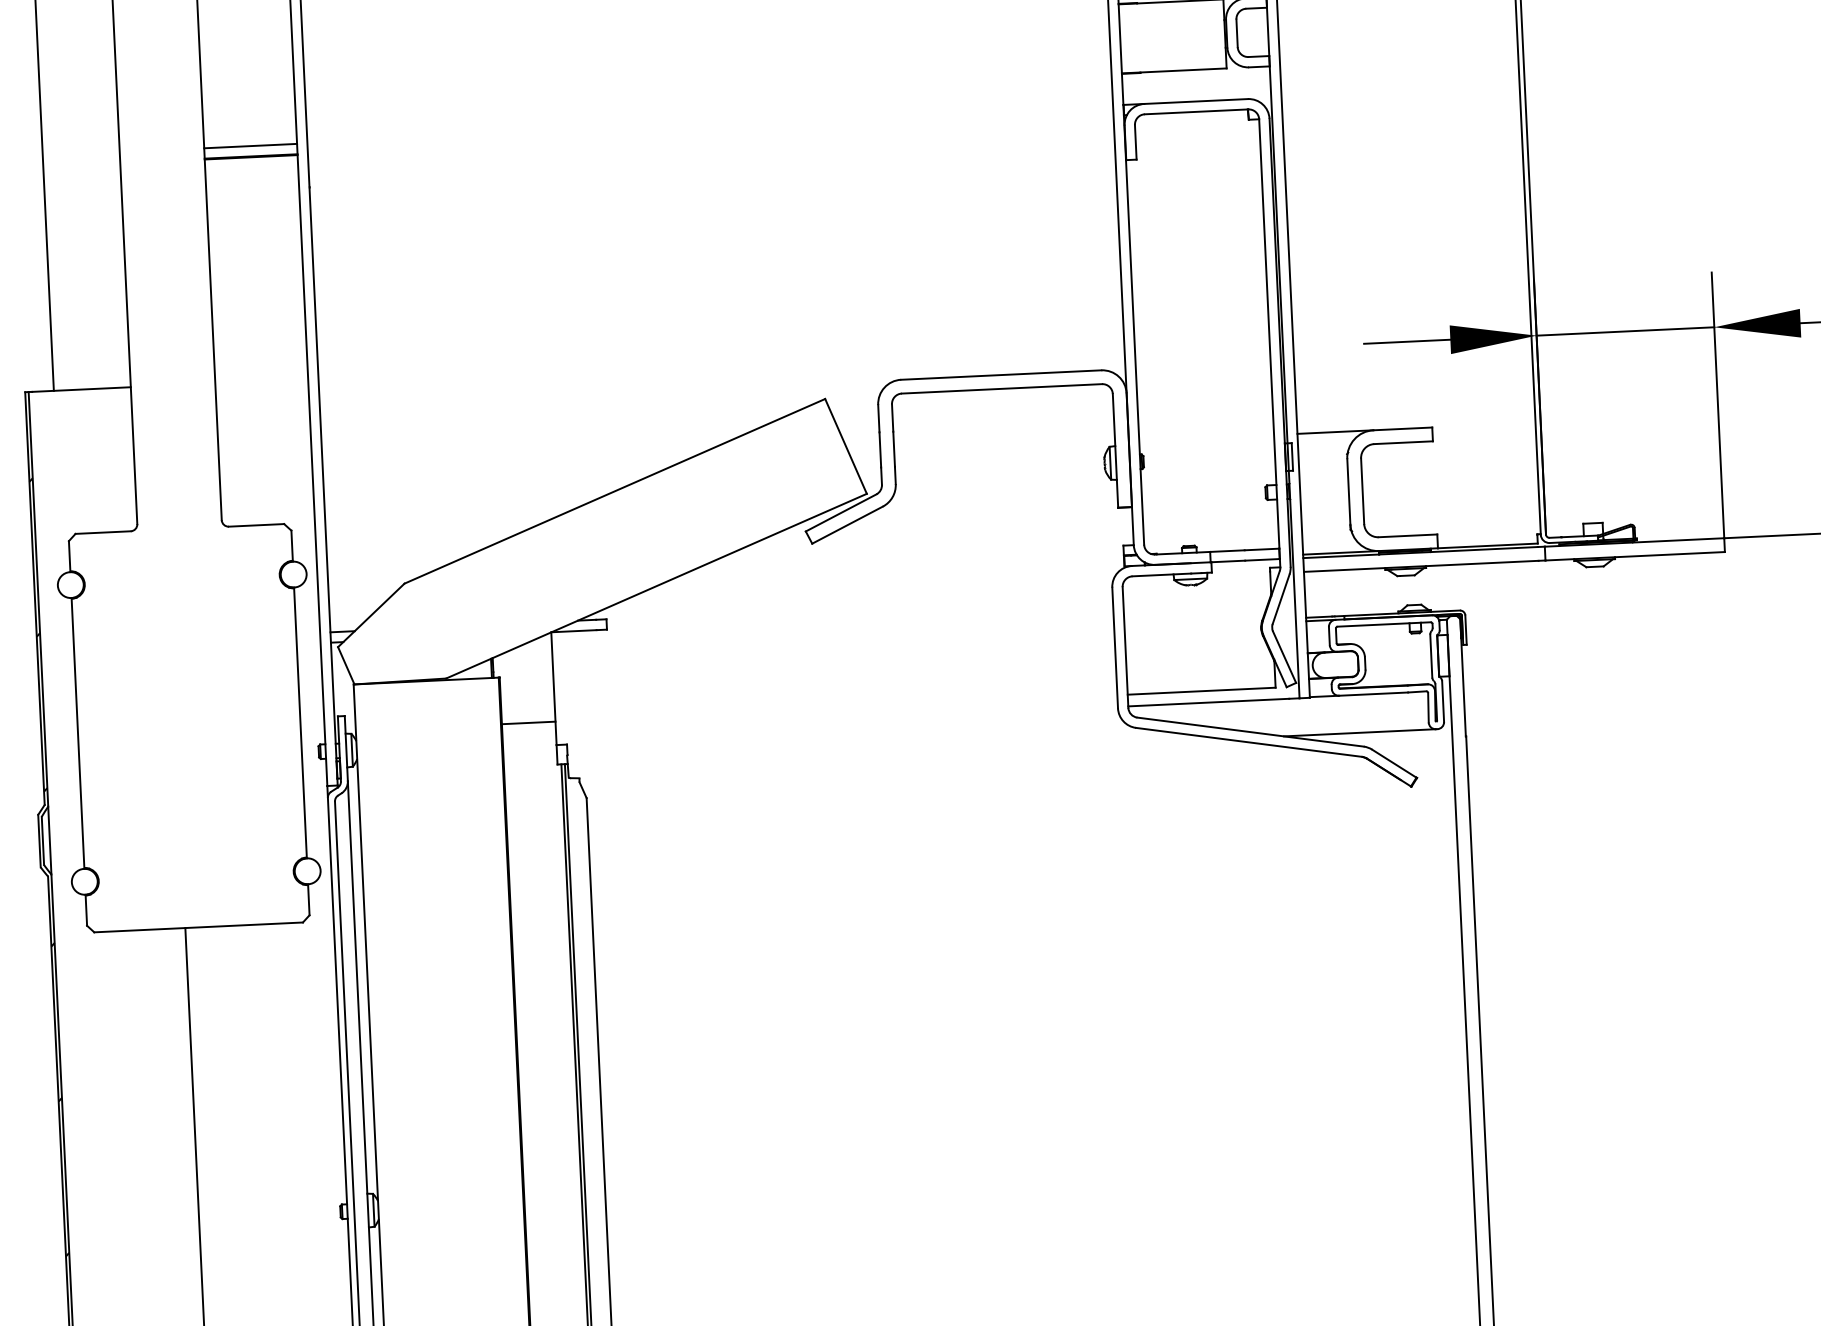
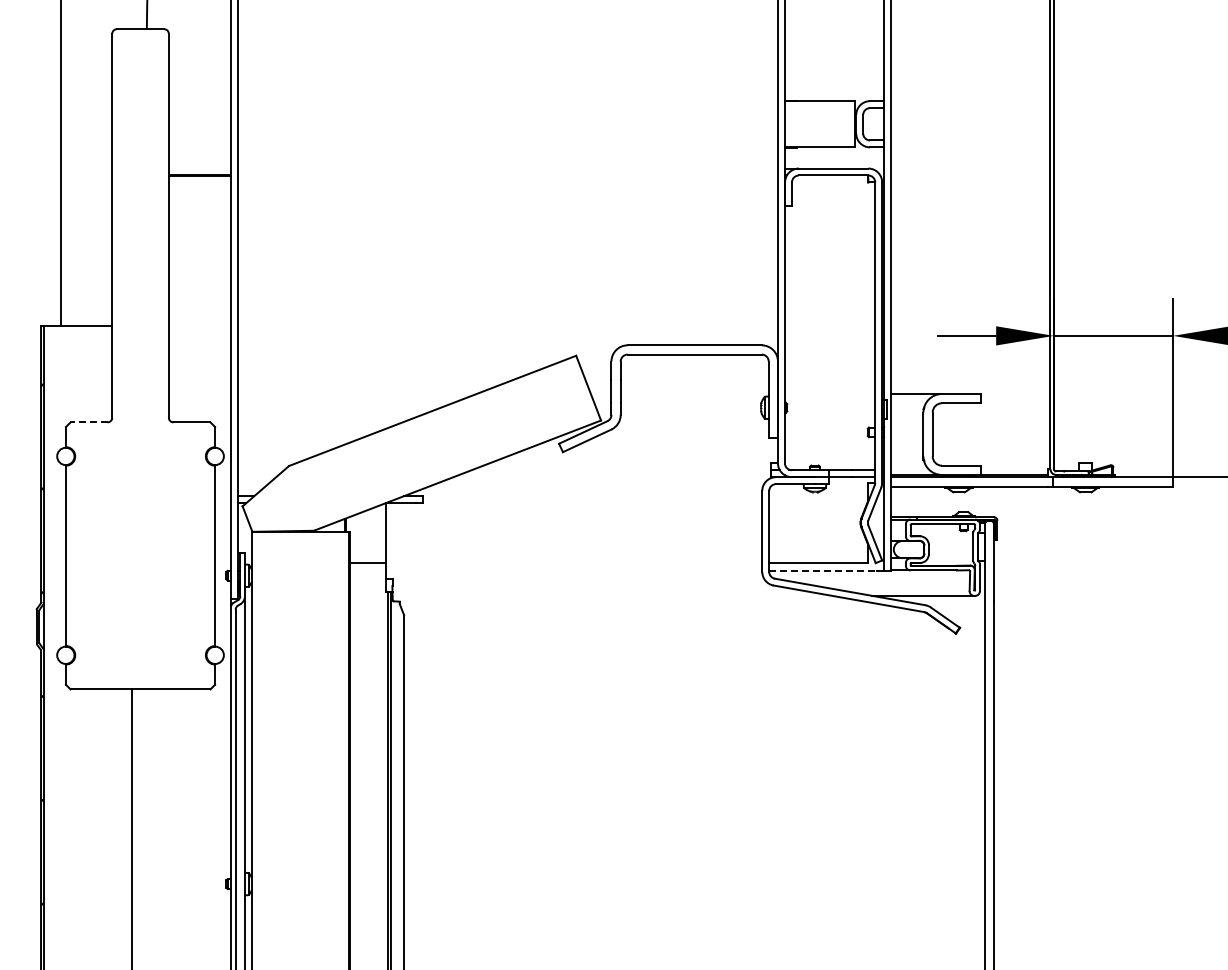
line: (249, 146) -> (199, 168), removed
line: (102, 532) -> (88, 422), solid -> dashed
line: (1209, 701) -> (823, 570), solid -> dashed

